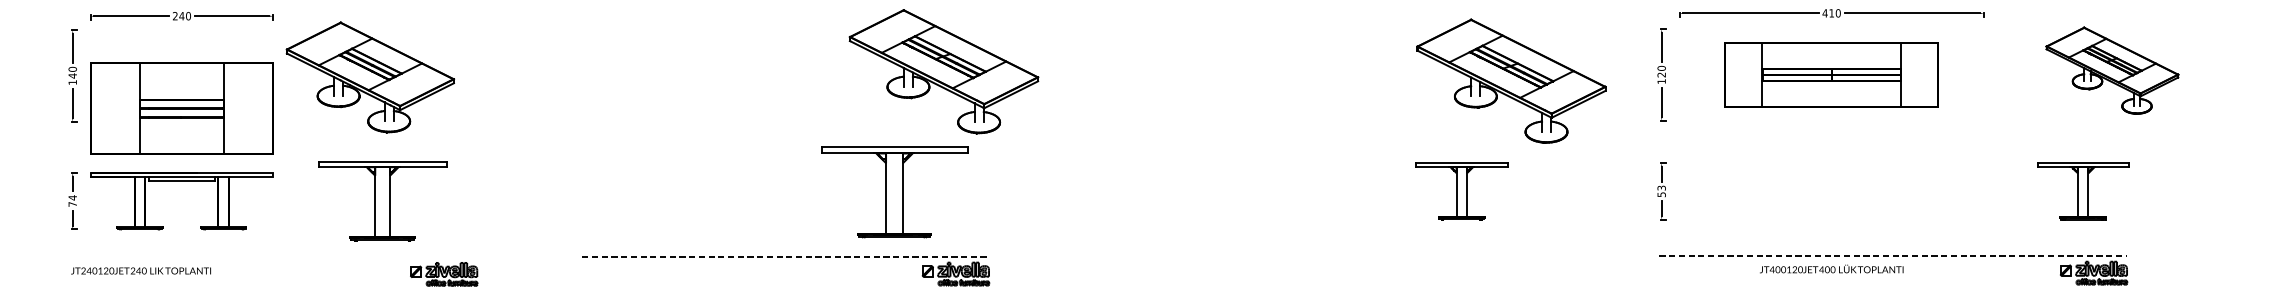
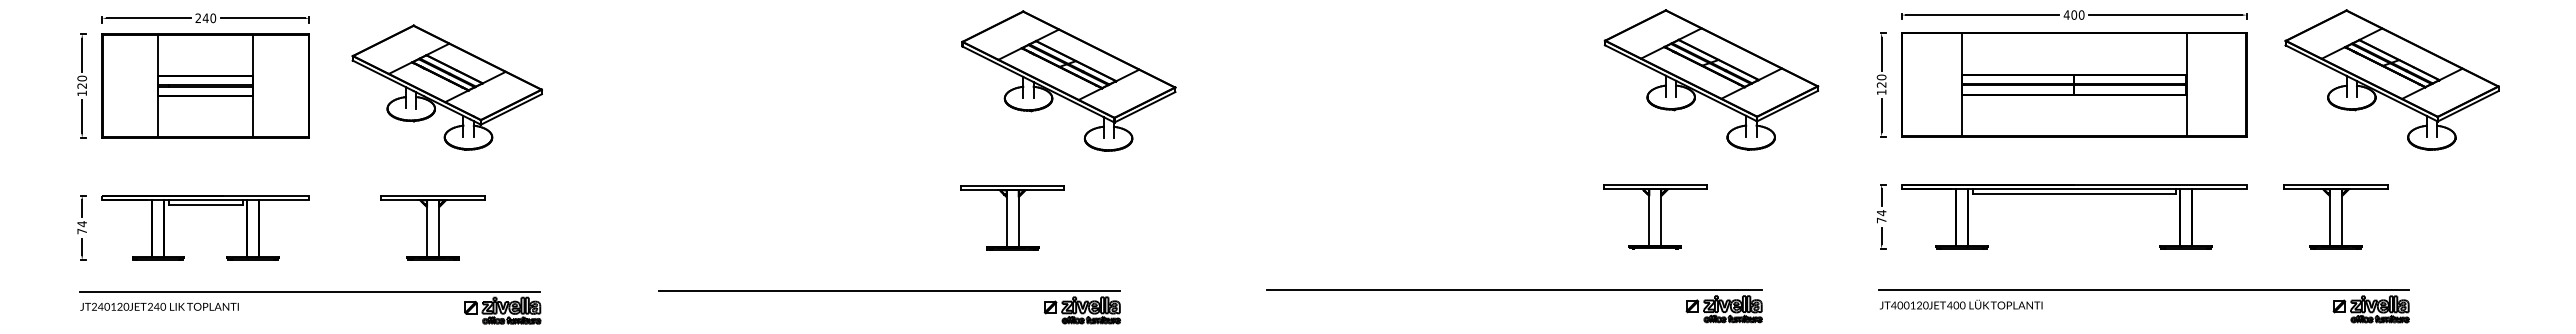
text: (1831, 12) -> (2074, 14), 410 -> 400
part: (2111, 70) -> (2391, 79), size x1.43
part: (1831, 74) -> (2074, 84), size x1.43
text: (72, 76) -> (81, 86), 140 -> 120
part: (369, 77) -> (446, 87), moved
part: (1511, 80) -> (1711, 79), moved
part: (181, 108) -> (205, 85), moved
part: (1831, 171) -> (2074, 194), added
text: (1661, 191) -> (1881, 216), 53 -> 74
part: (2082, 191) -> (2335, 216), moved
part: (894, 192) -> (1012, 217), size x0.62
part: (382, 200) -> (432, 227), size x0.71
part: (1337, 256) -> (1514, 290), added
line: (1892, 256) -> (2143, 290), dashed -> solid
line: (273, 257) -> (309, 291), added
line: (786, 257) -> (890, 291), dashed -> solid
text: (1831, 268) -> (1961, 304), moved

